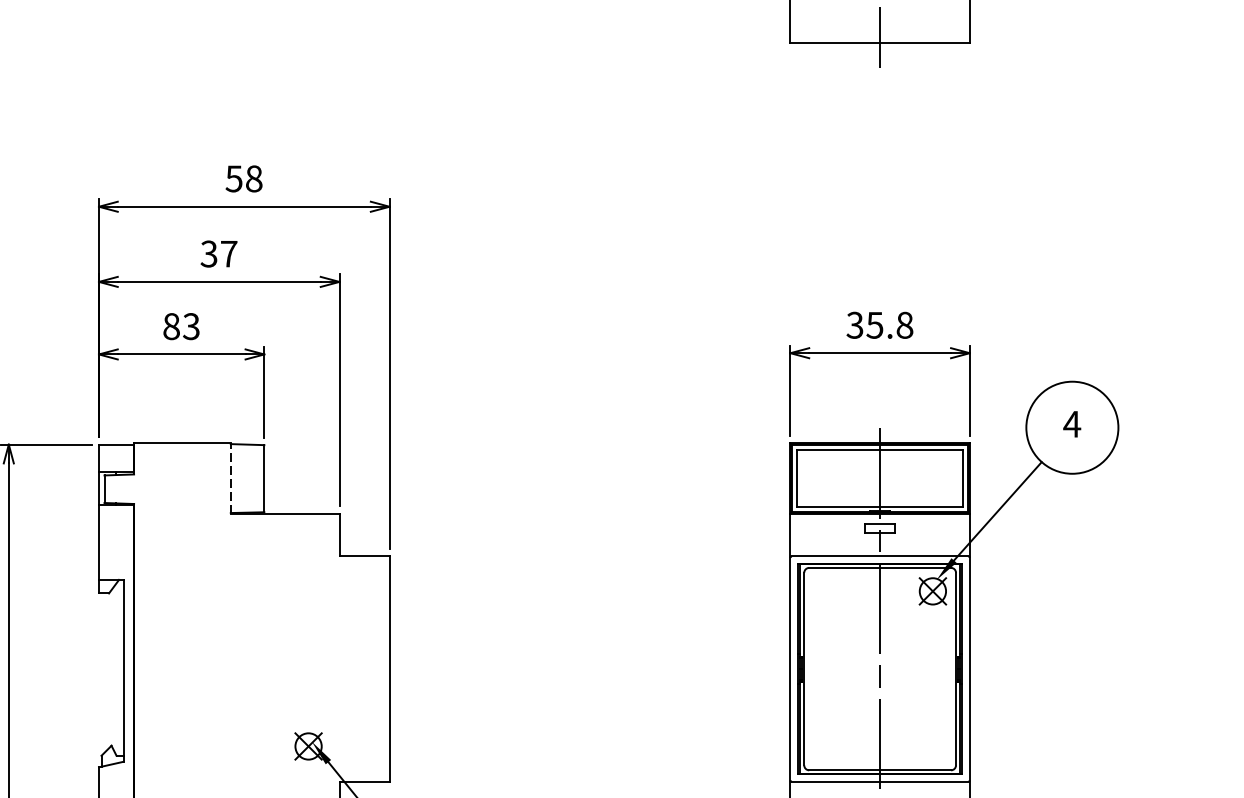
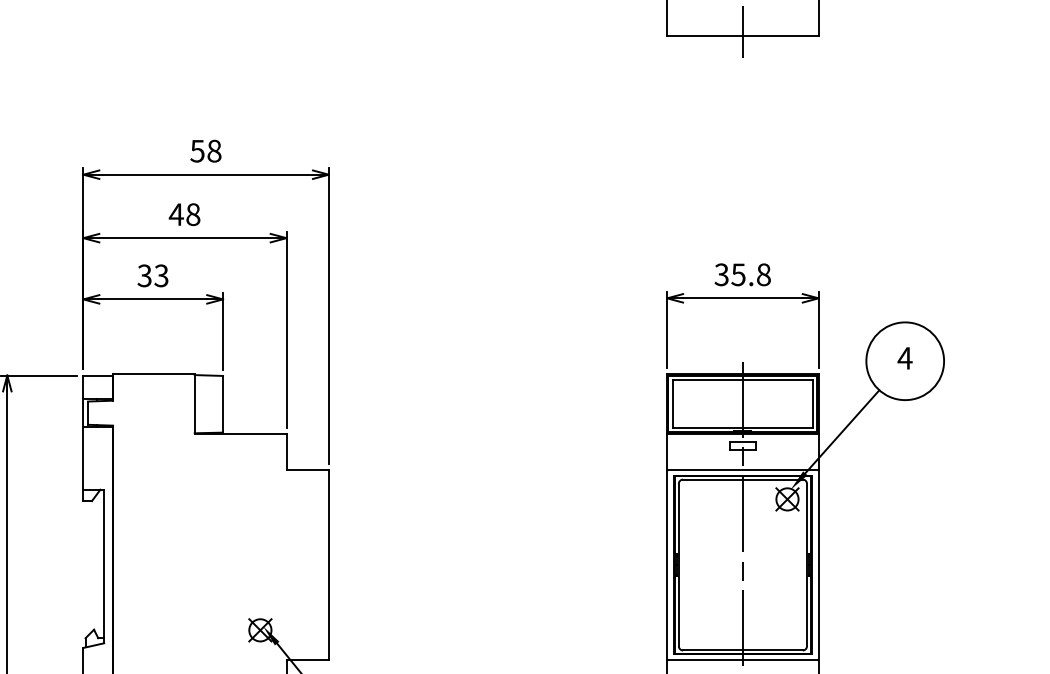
text: (218, 253) -> (184, 214), 37 -> 48
text: (171, 326) -> (144, 275), 83 -> 33
line: (230, 478) -> (194, 404), dashed -> solid

